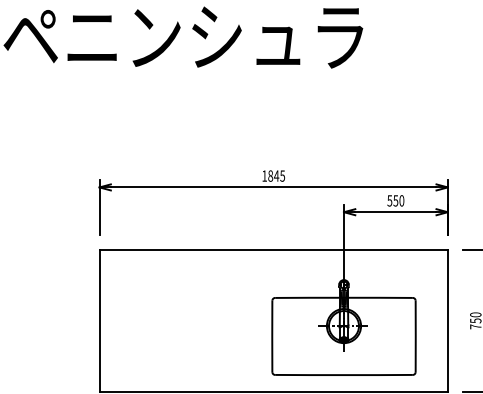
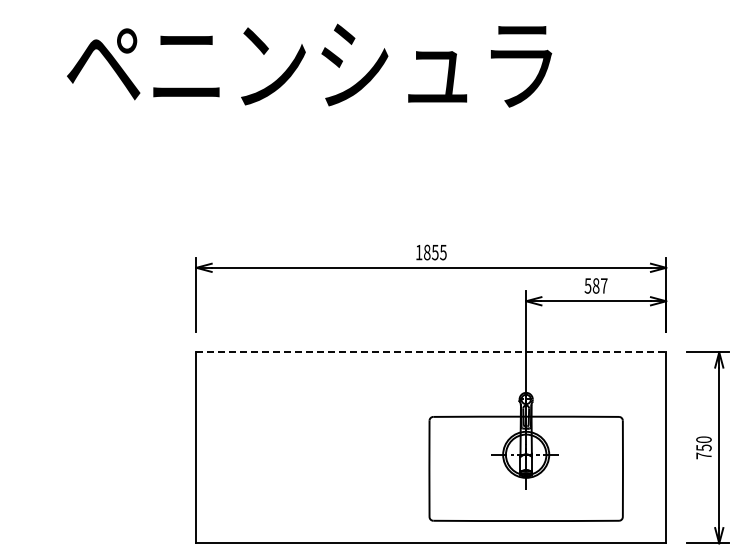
text: (276, 176) -> (434, 252), 1845 -> 1855
text: (398, 200) -> (599, 285), 550 -> 587
line: (273, 250) -> (431, 352), solid -> dashed

